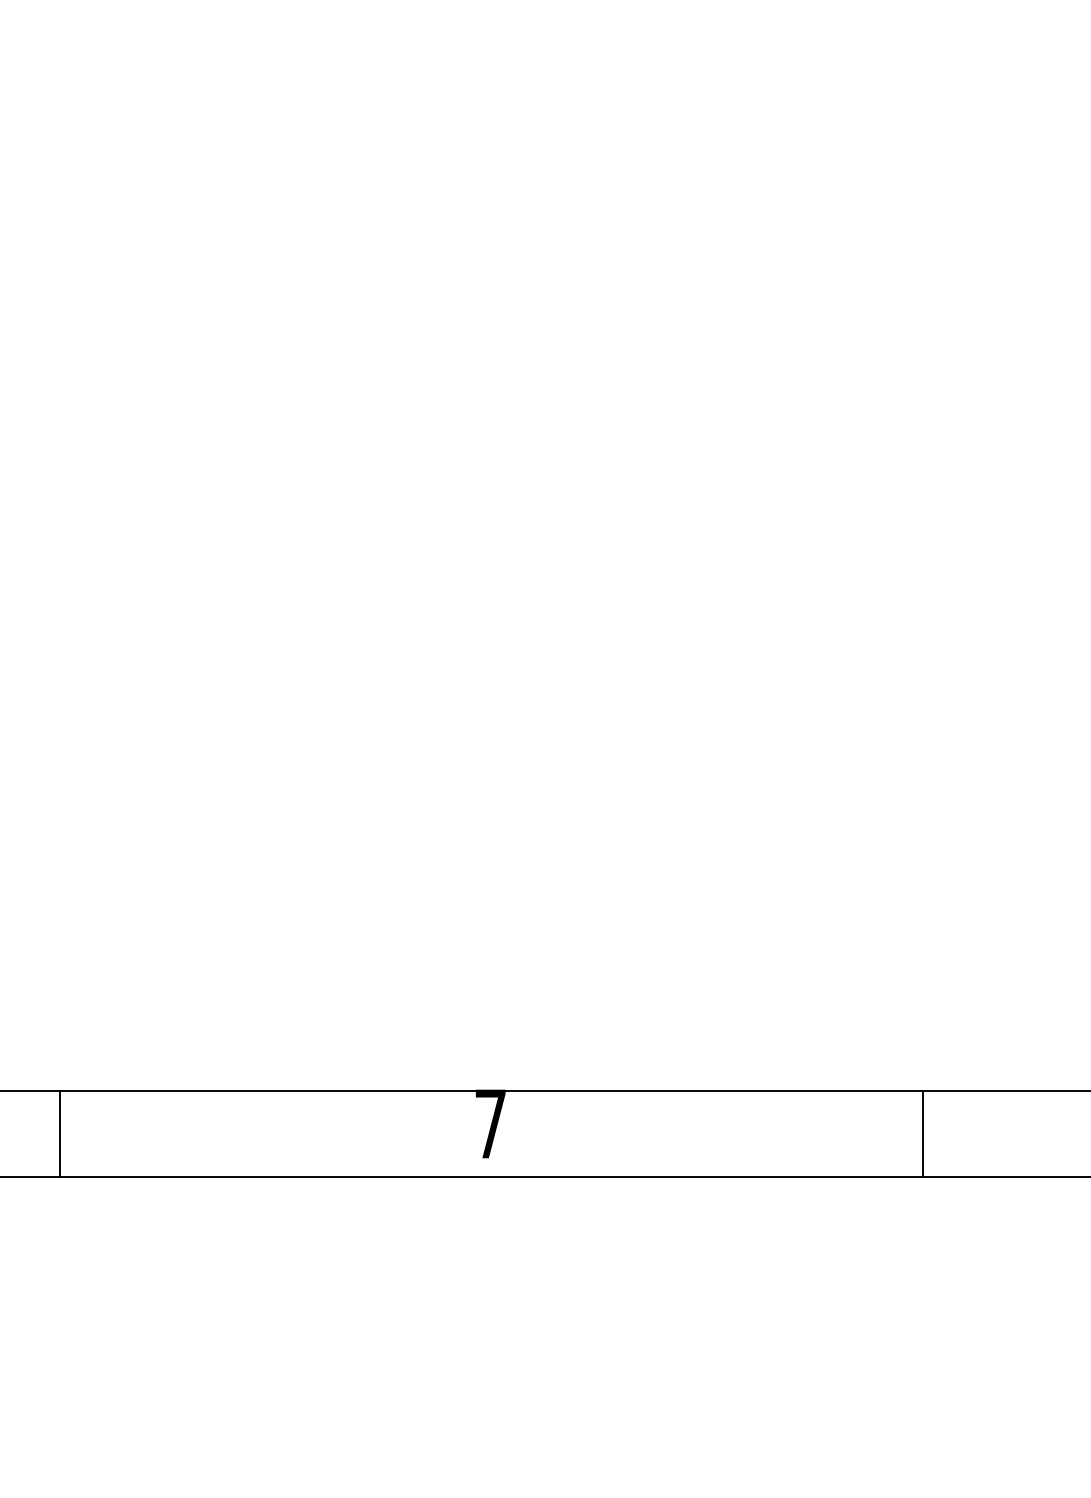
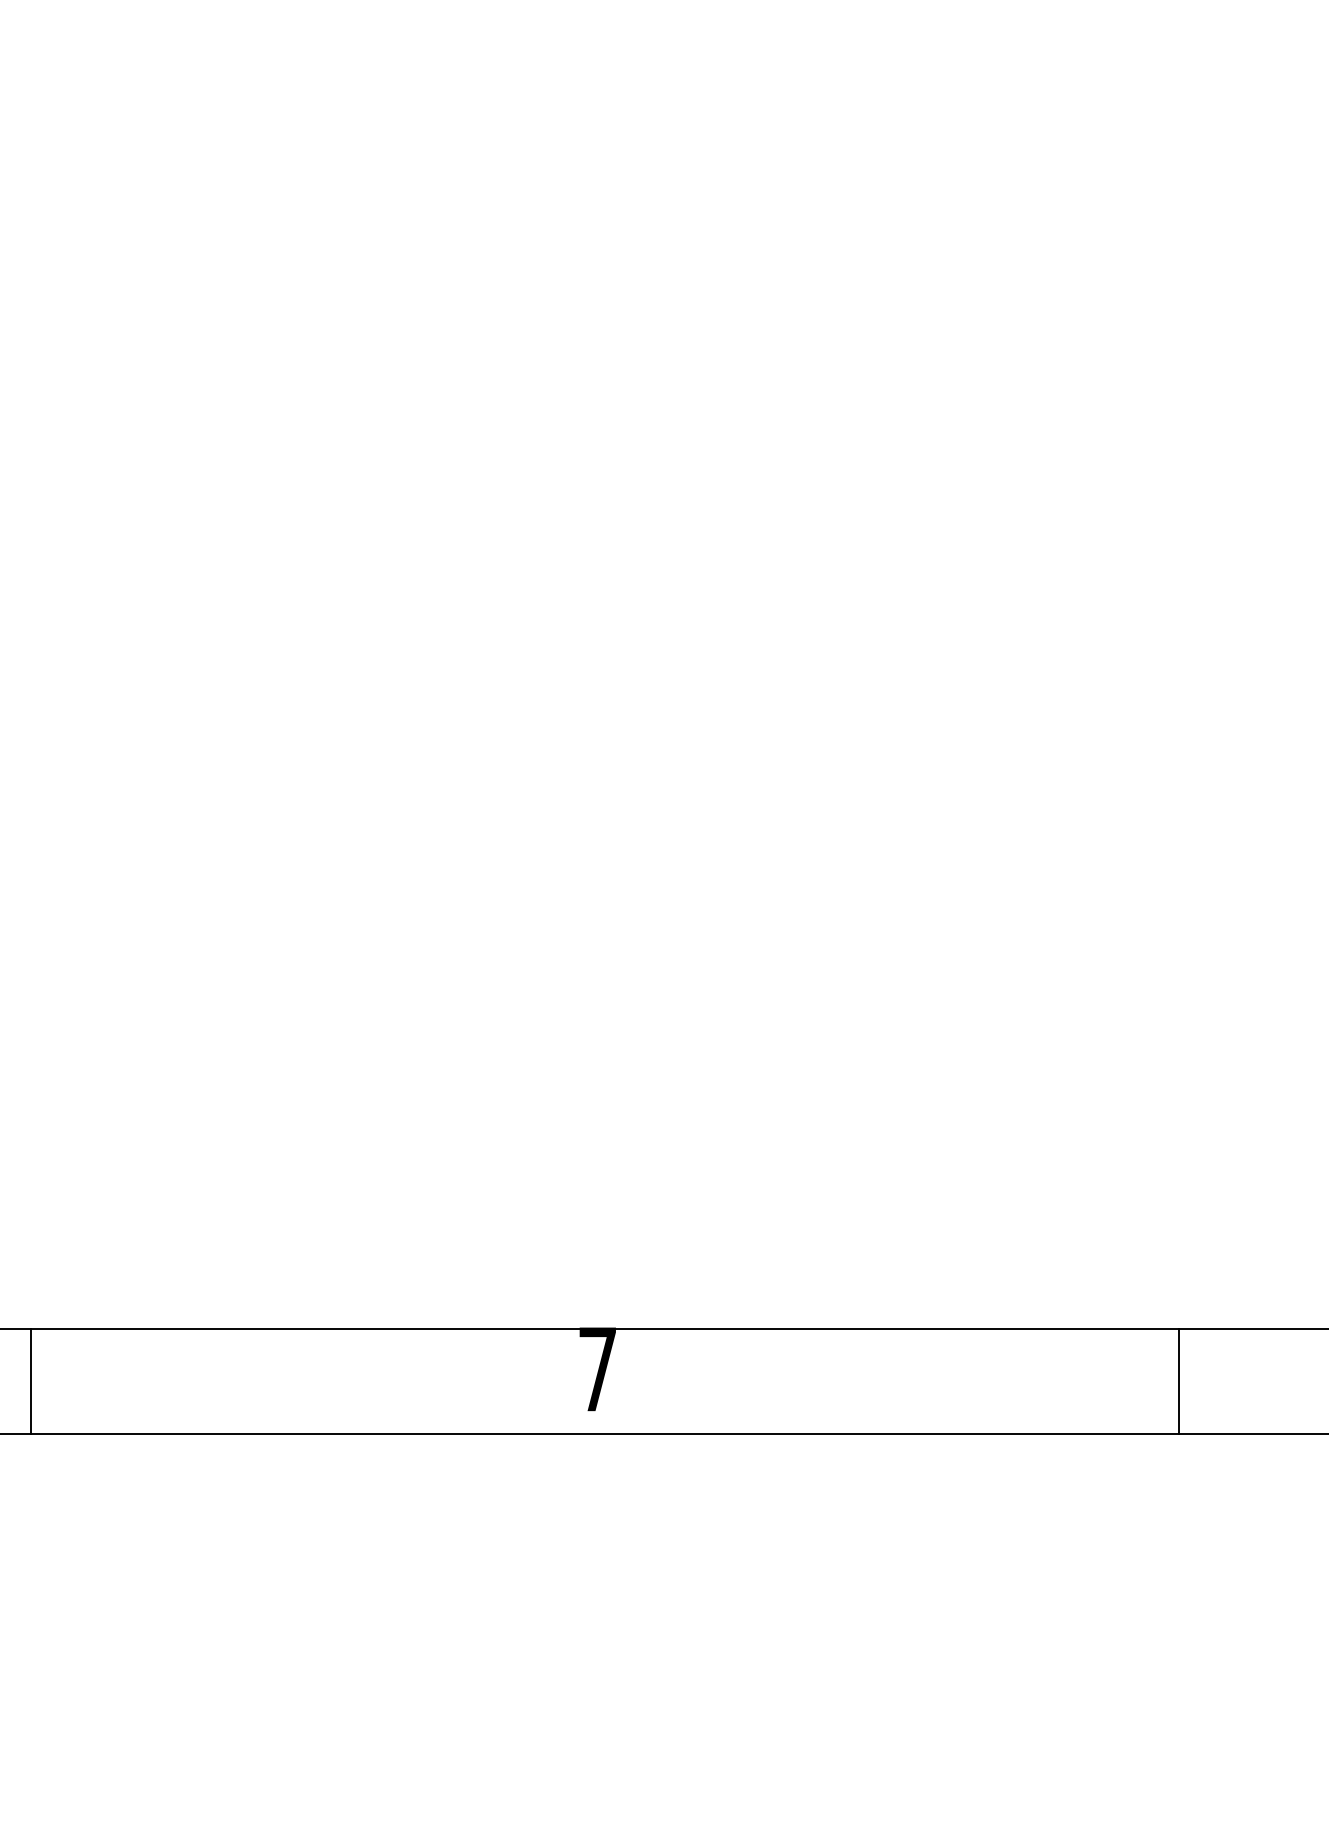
line: (59, 1133) -> (30, 1381), moved
line: (923, 1133) -> (1178, 1381), moved

